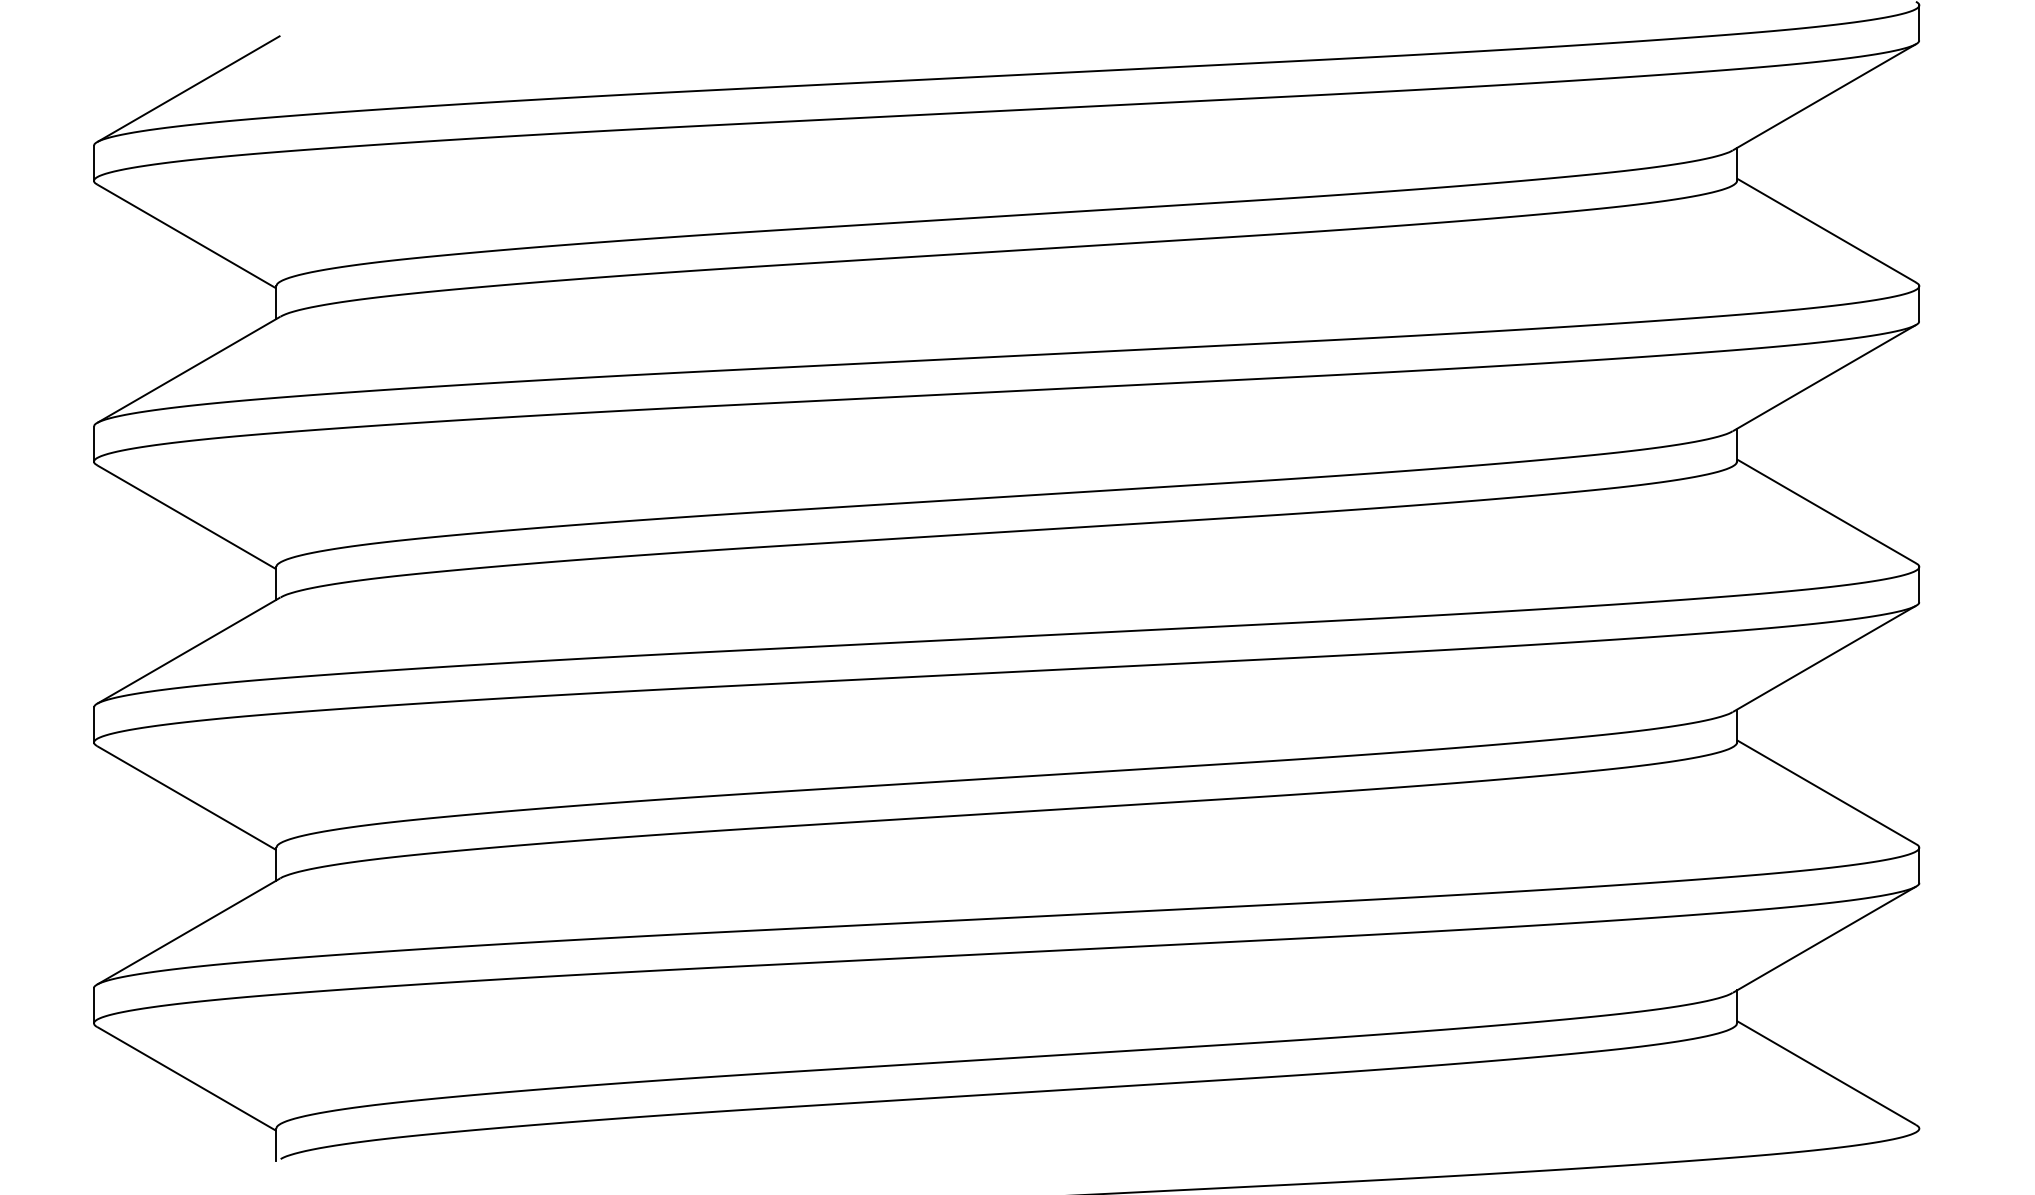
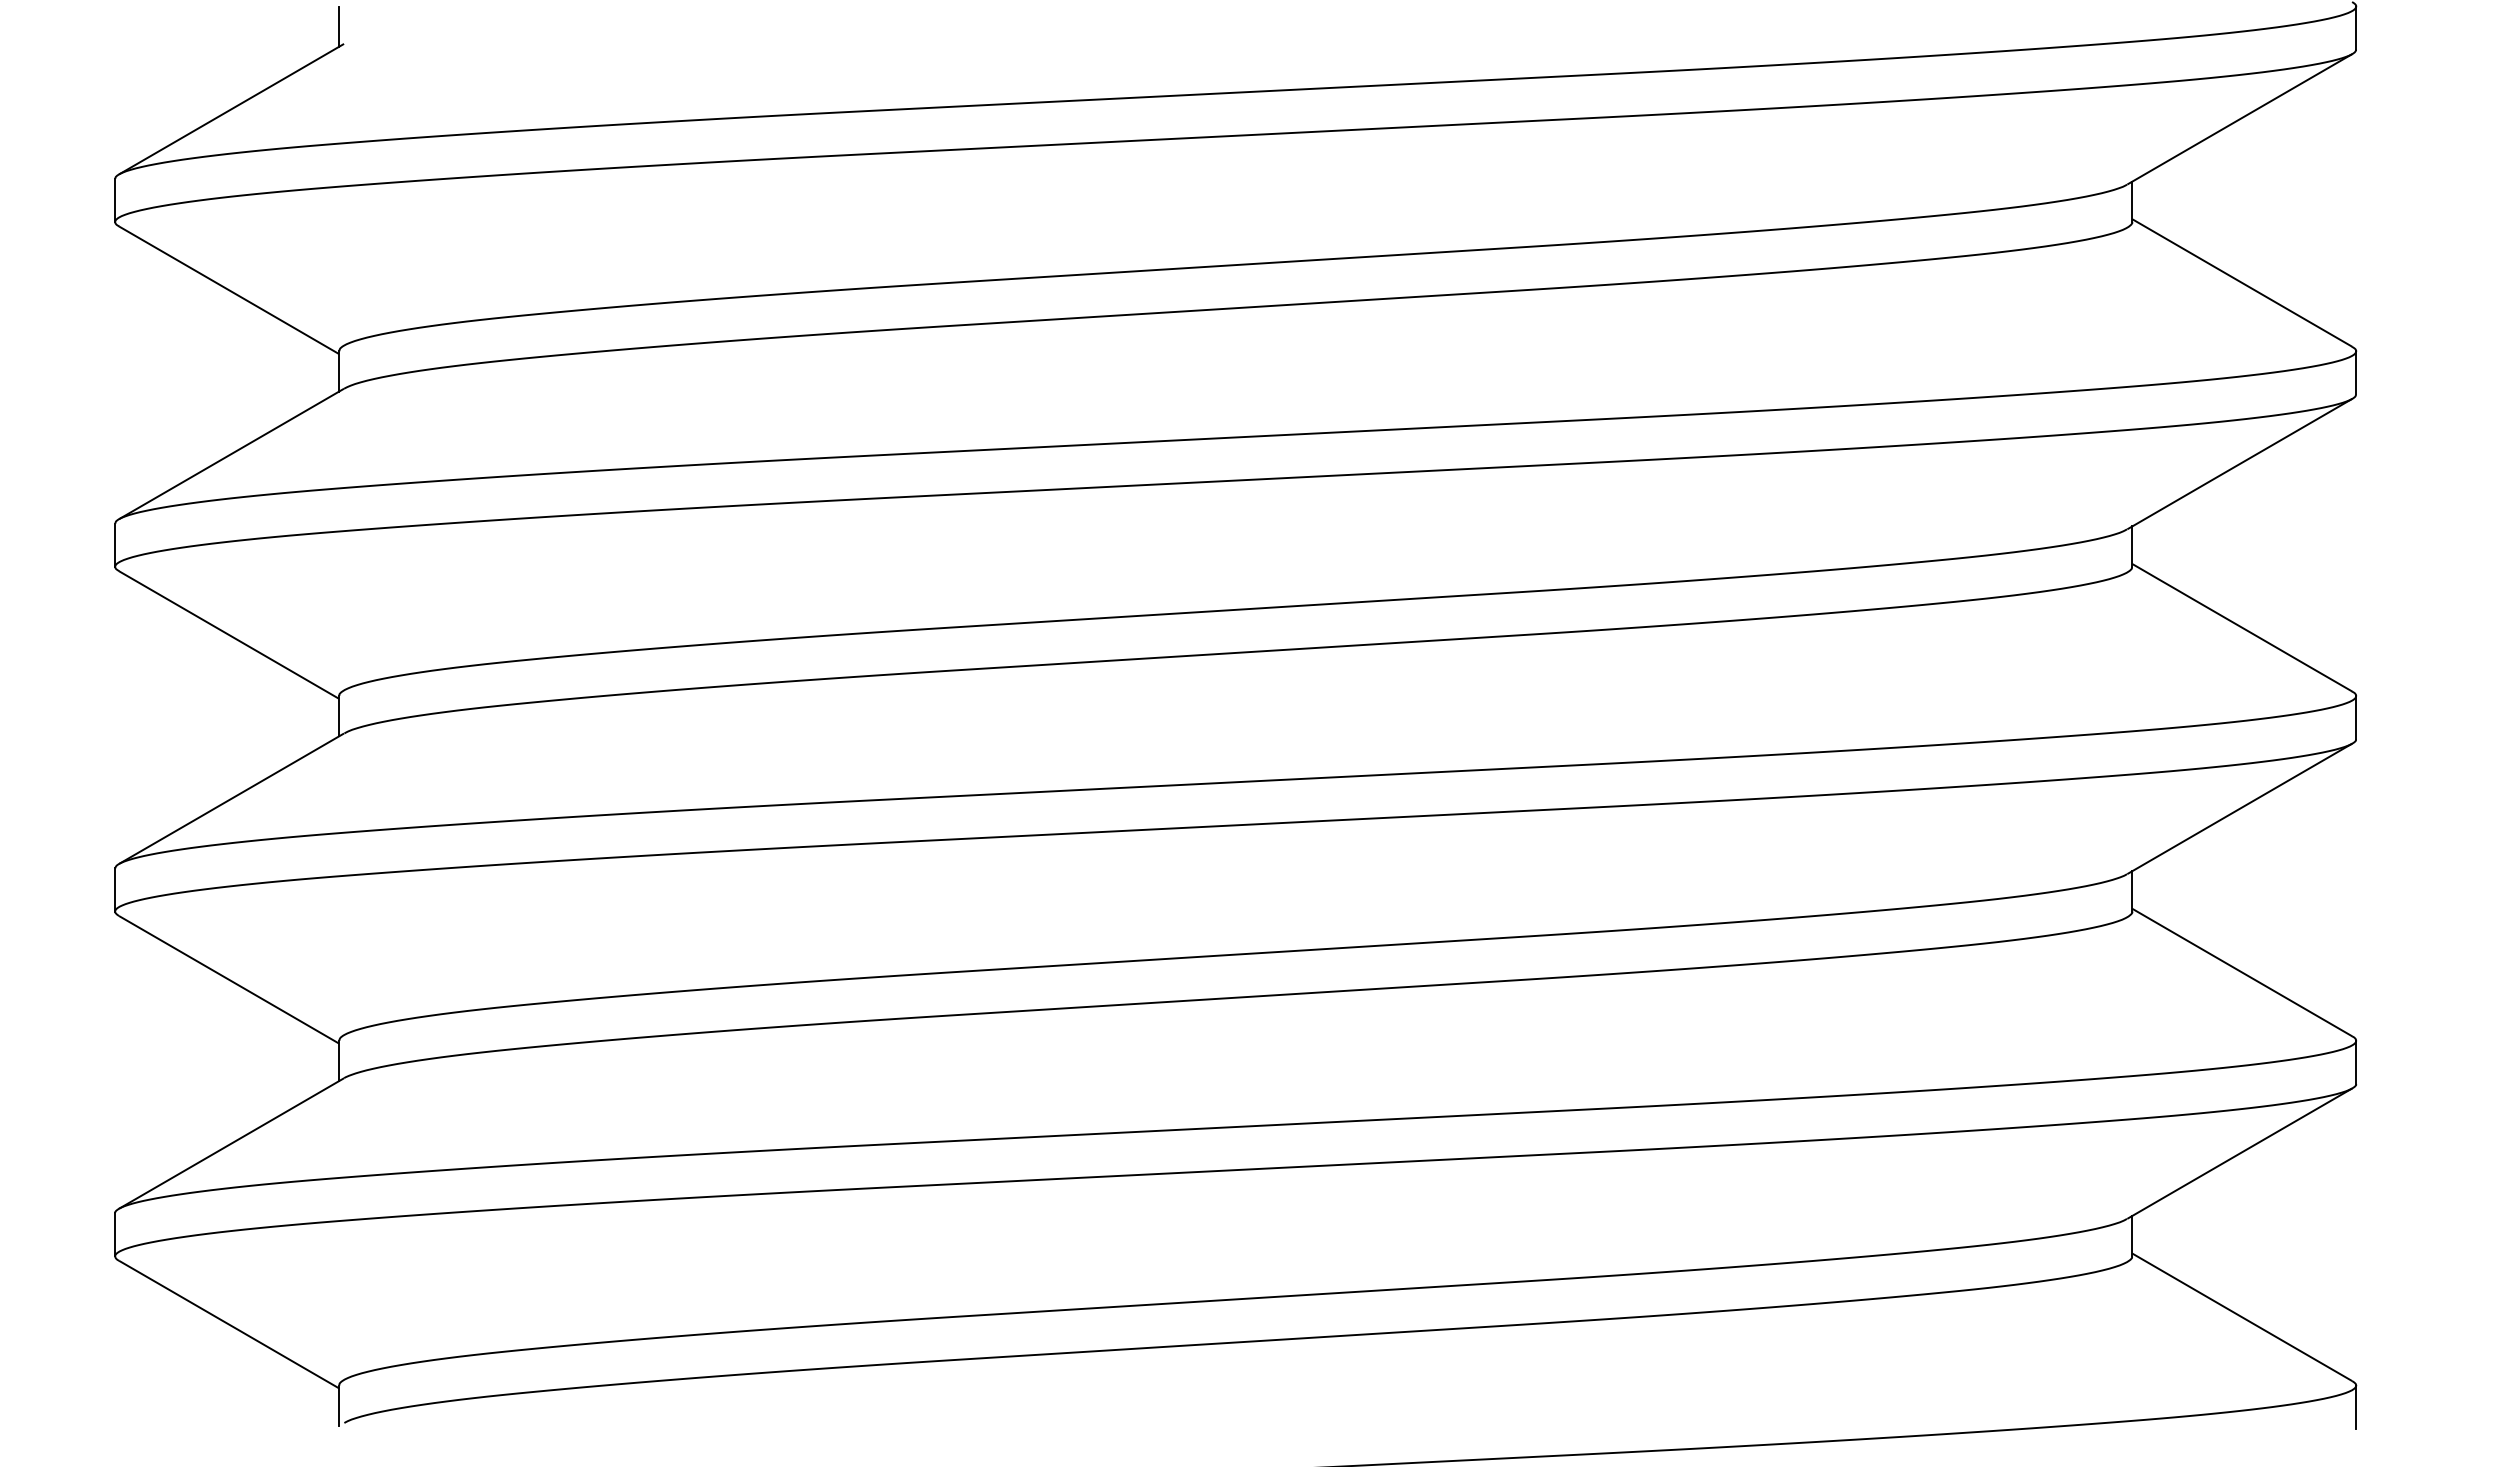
line: (276, 21) -> (339, 26), added
line: (1919, 1145) -> (2356, 1406), added

